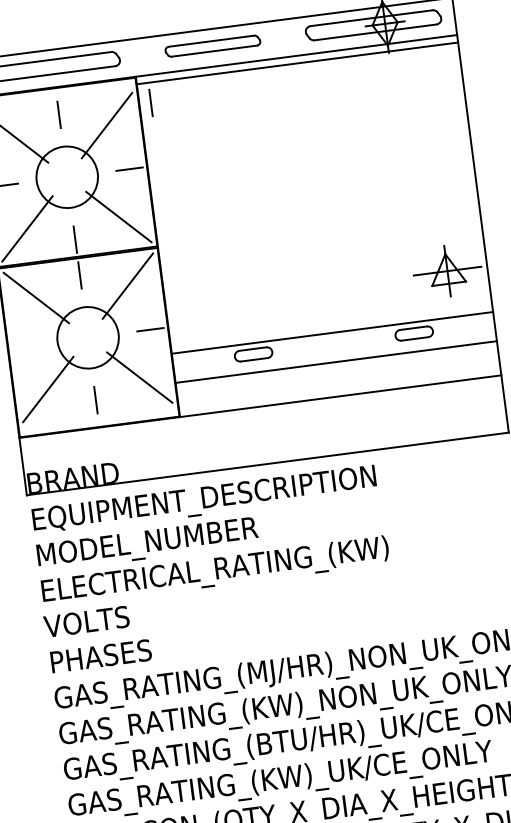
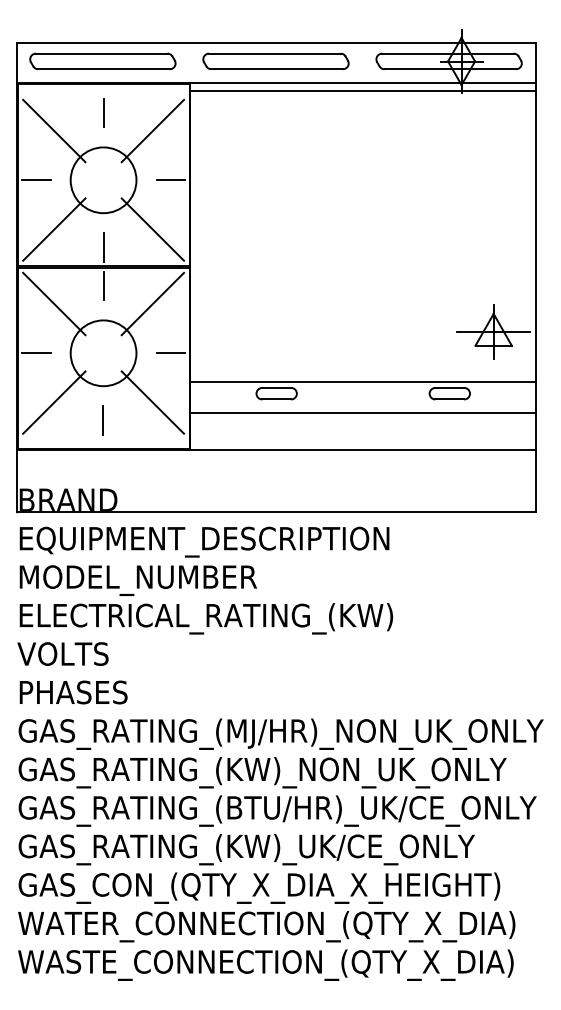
part: (212, 46) -> (275, 61), size x1.43
line: (150, 102) -> (202, 112), removed
line: (25, 346) -> (36, 353), added

